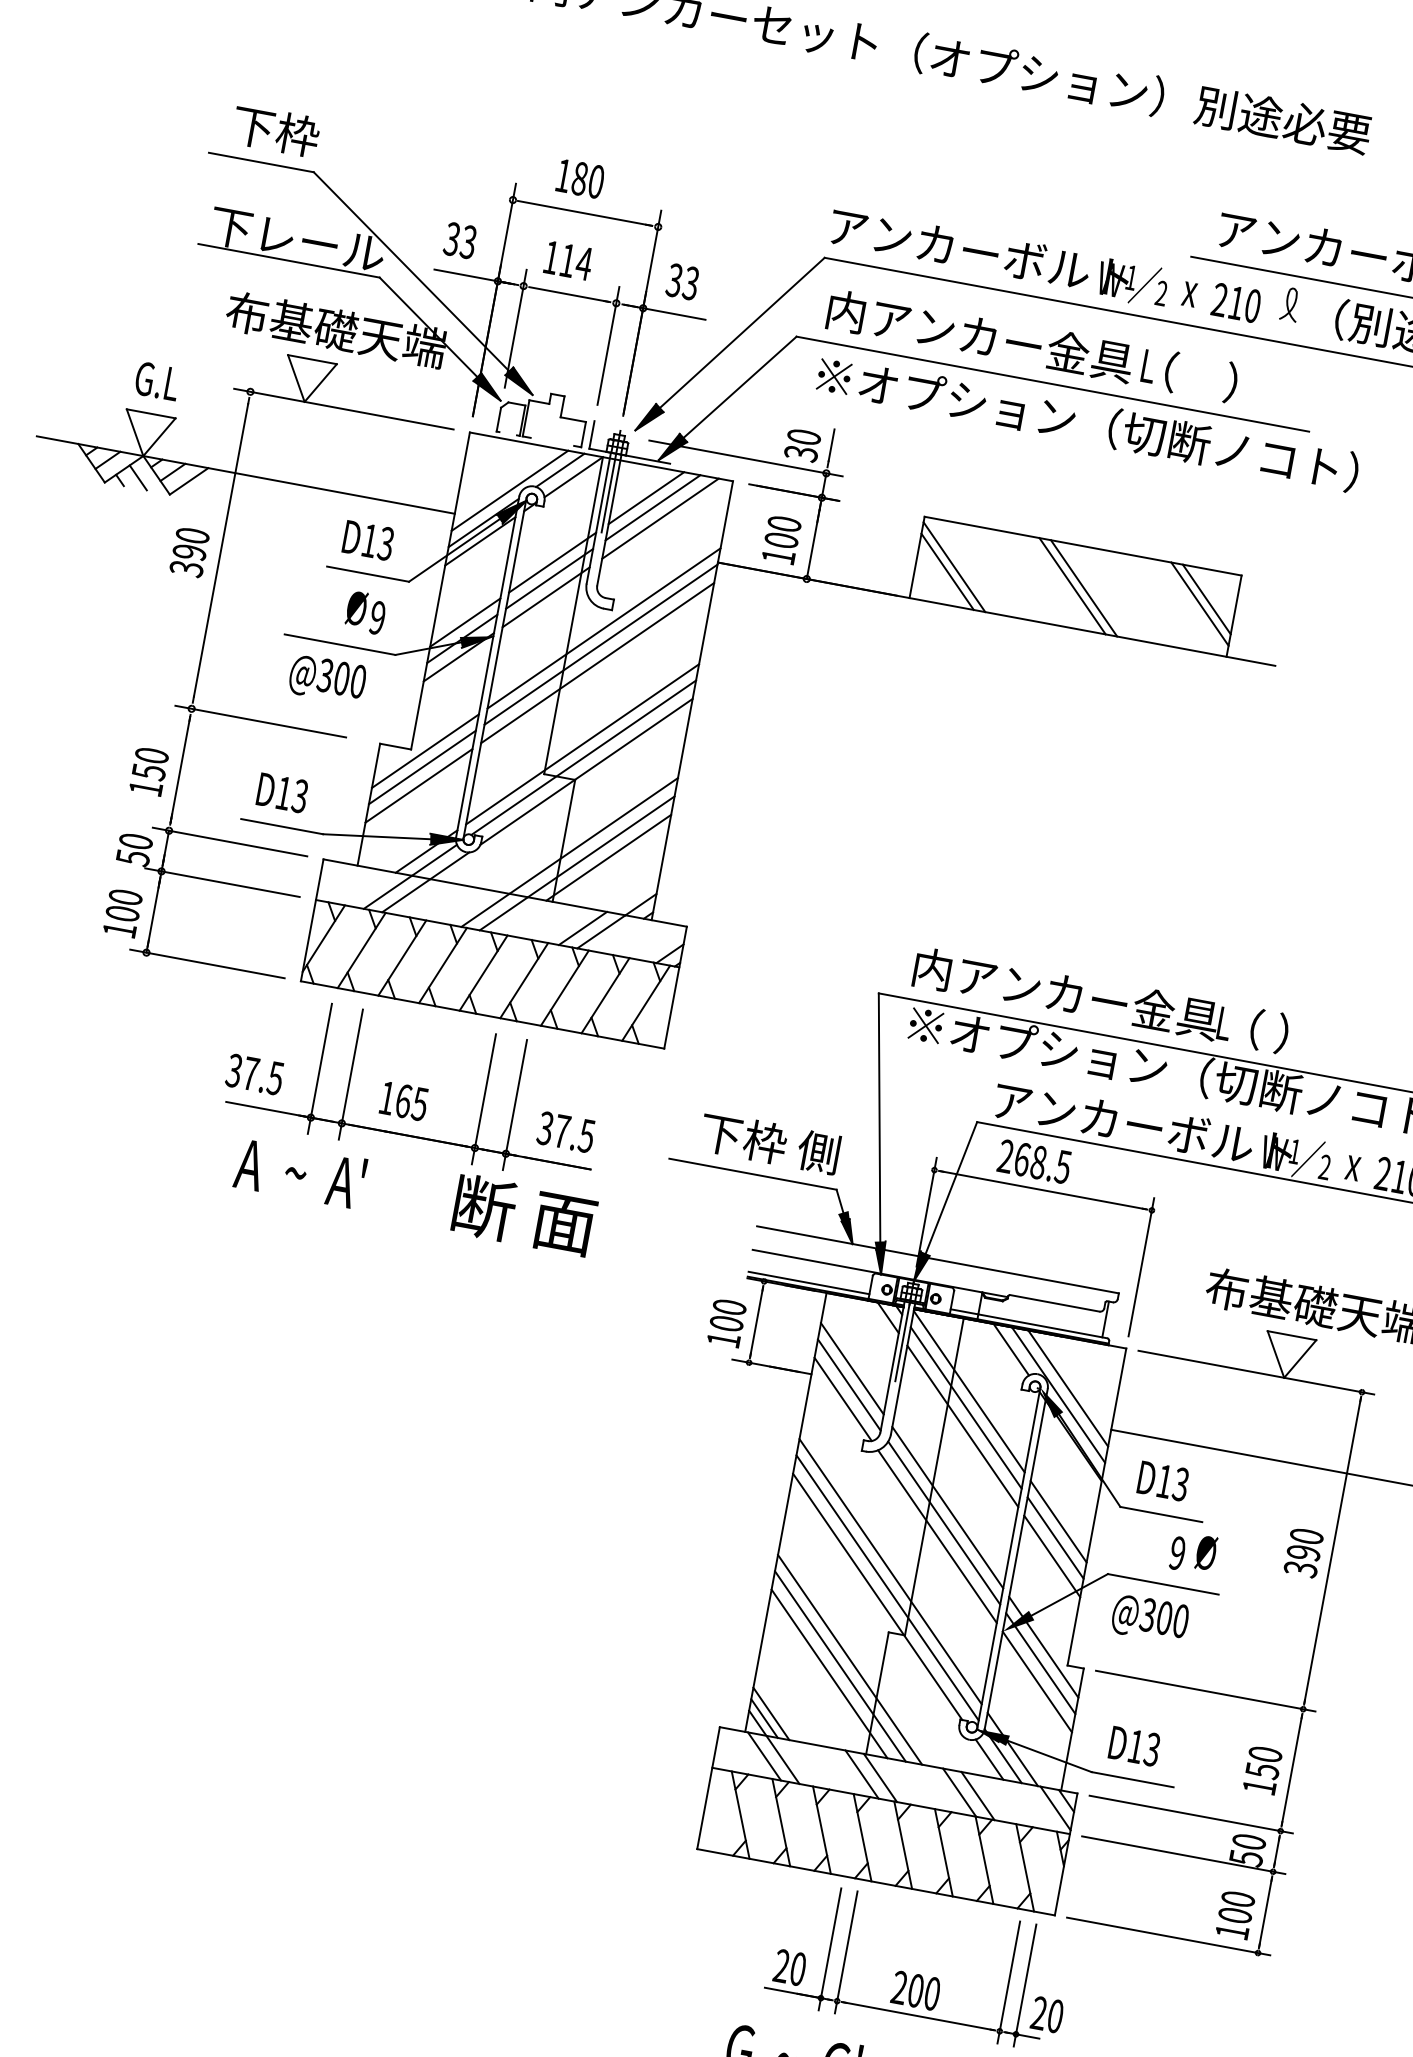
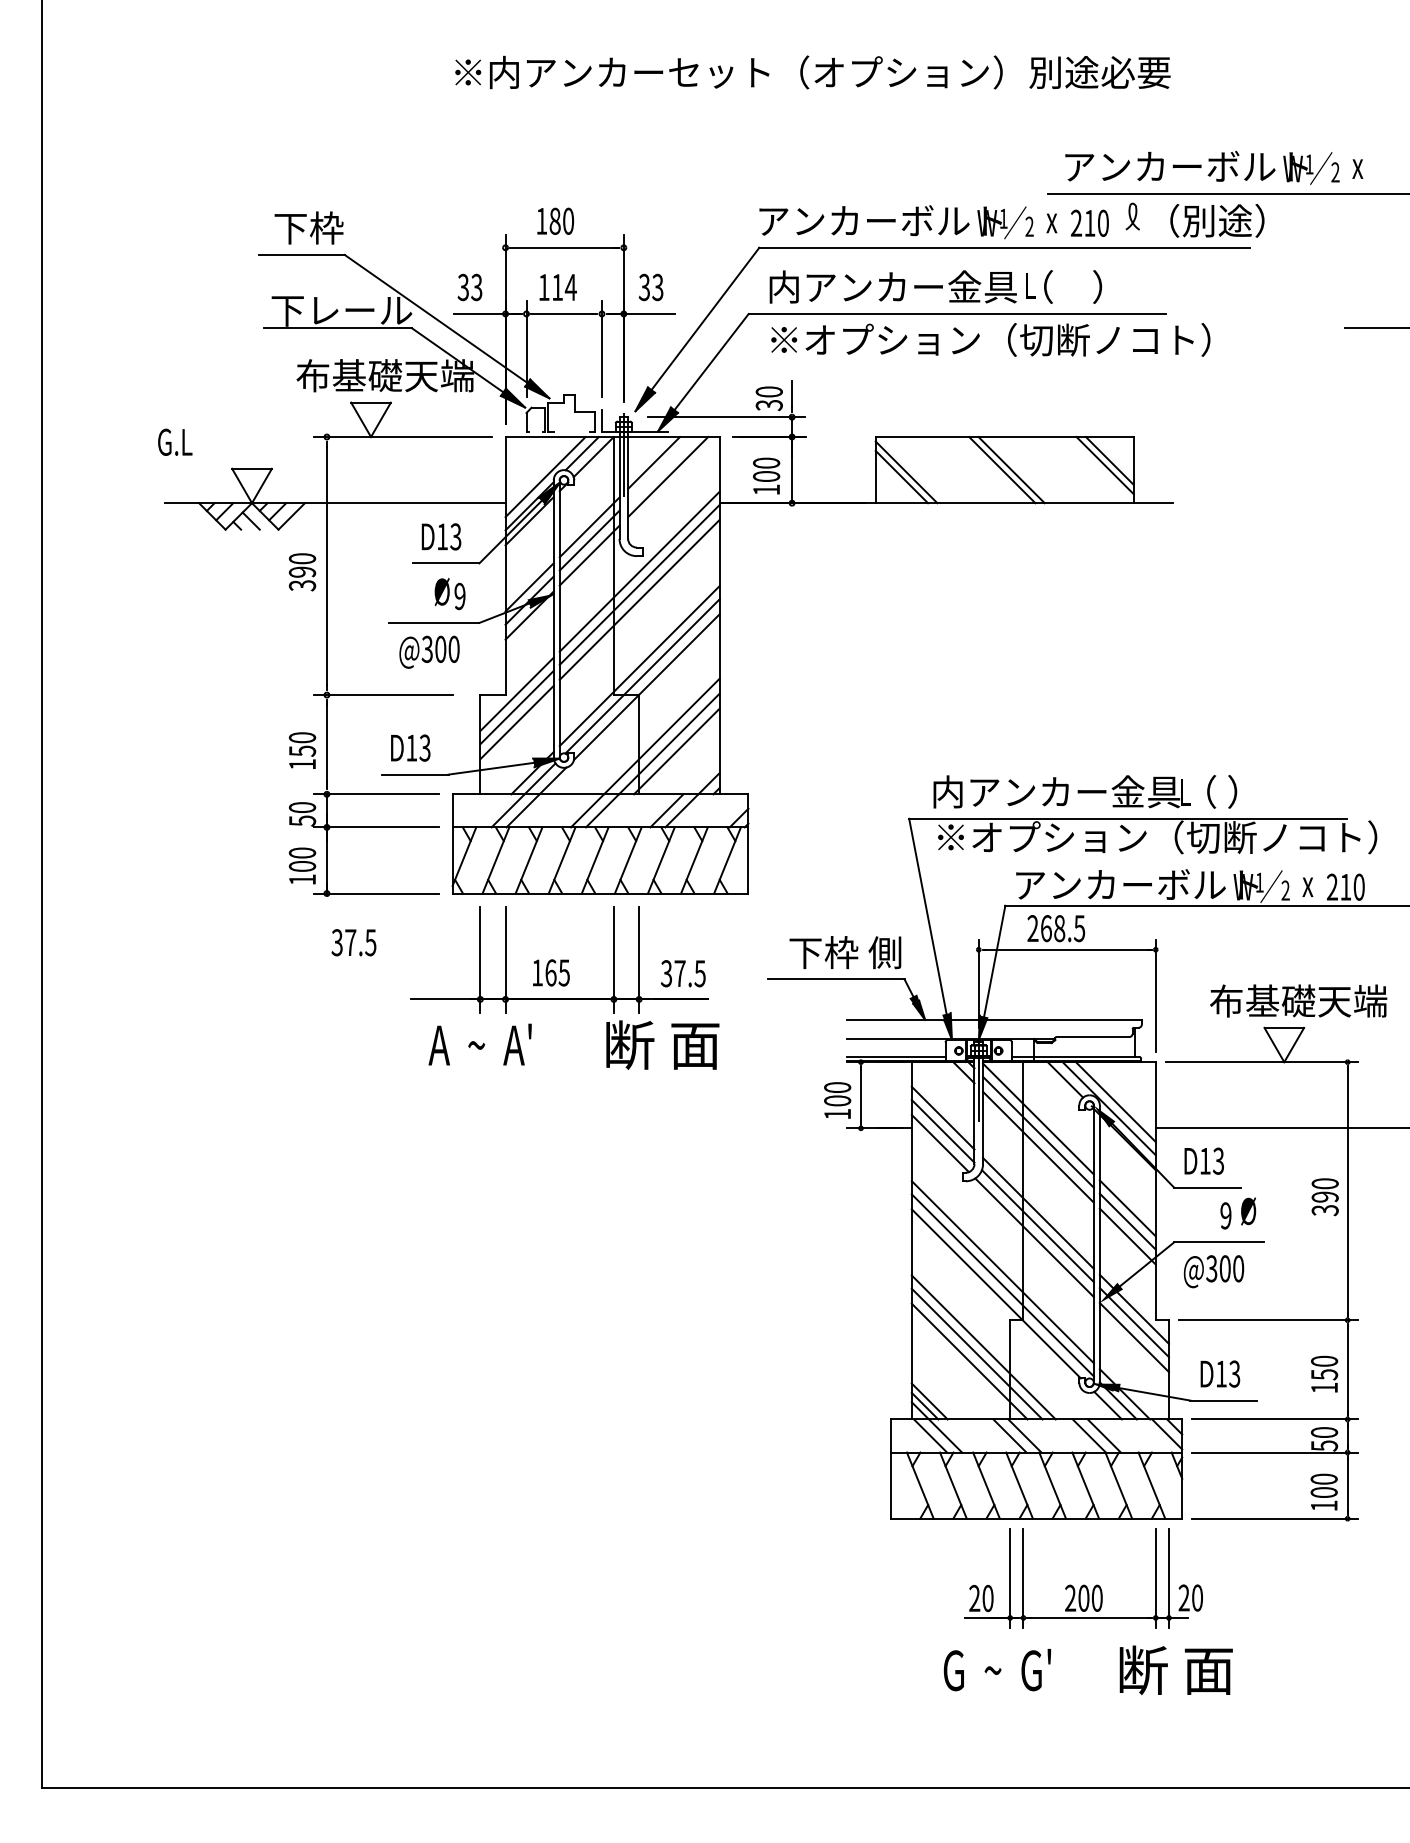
text: (157, 380) -> (175, 441), moved
line: (652, 507) -> (660, 469), removed
text: (254, 1074) -> (353, 942), moved

